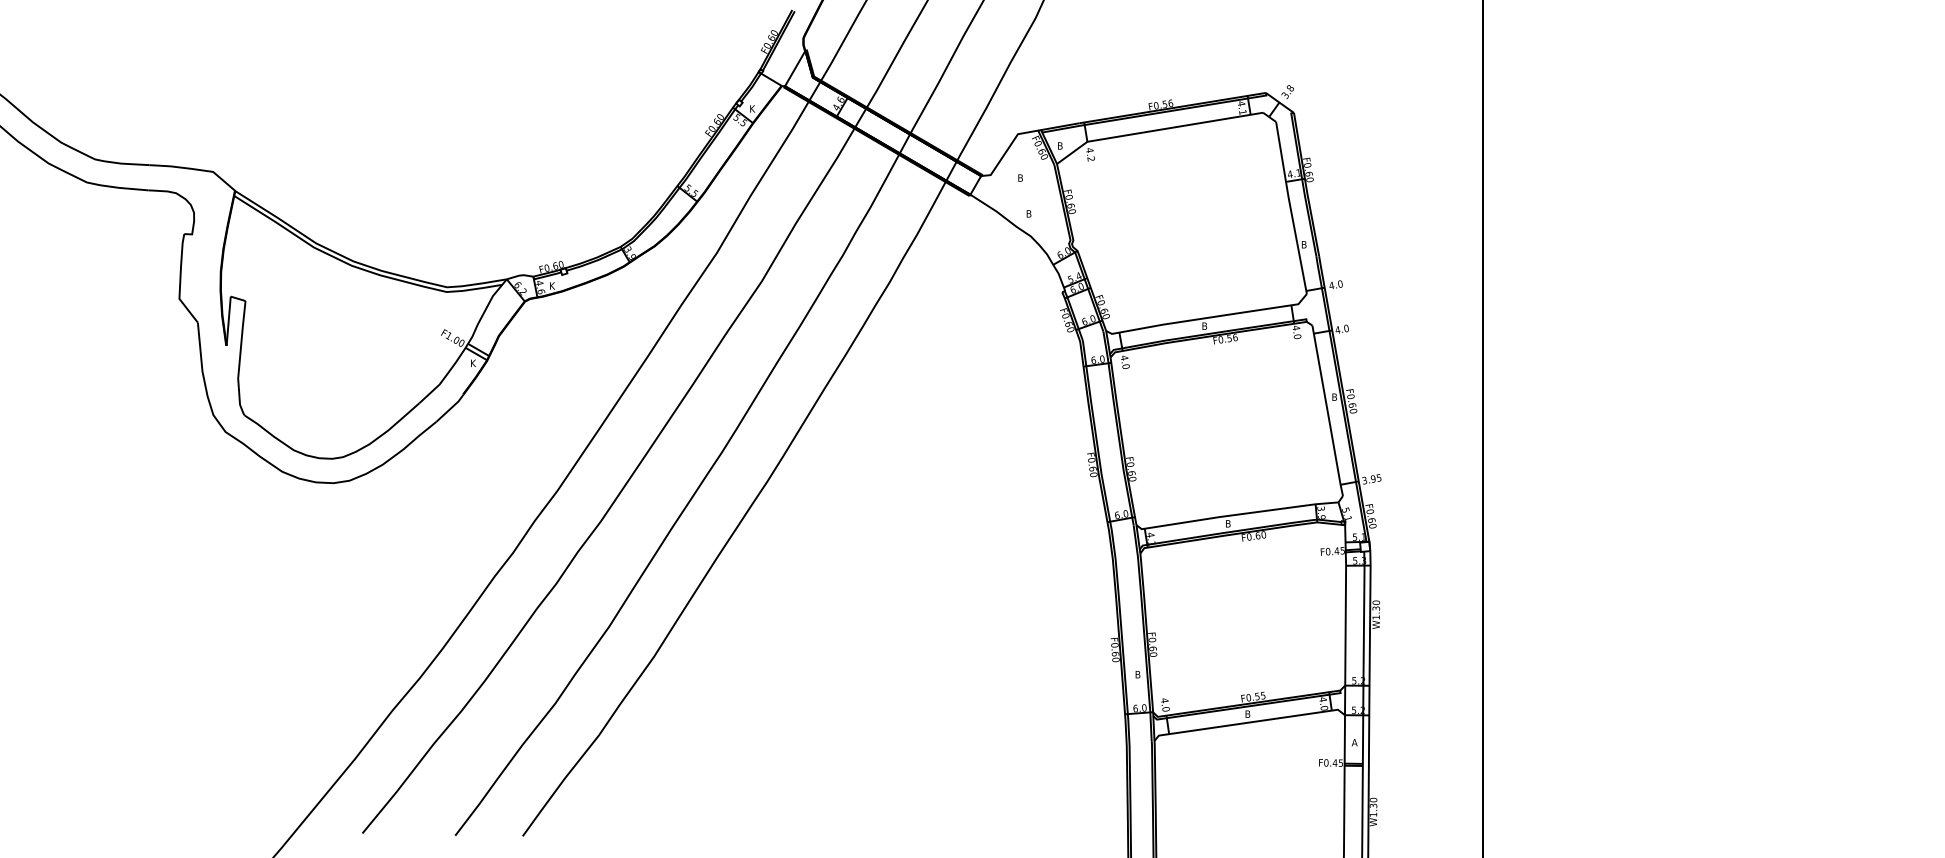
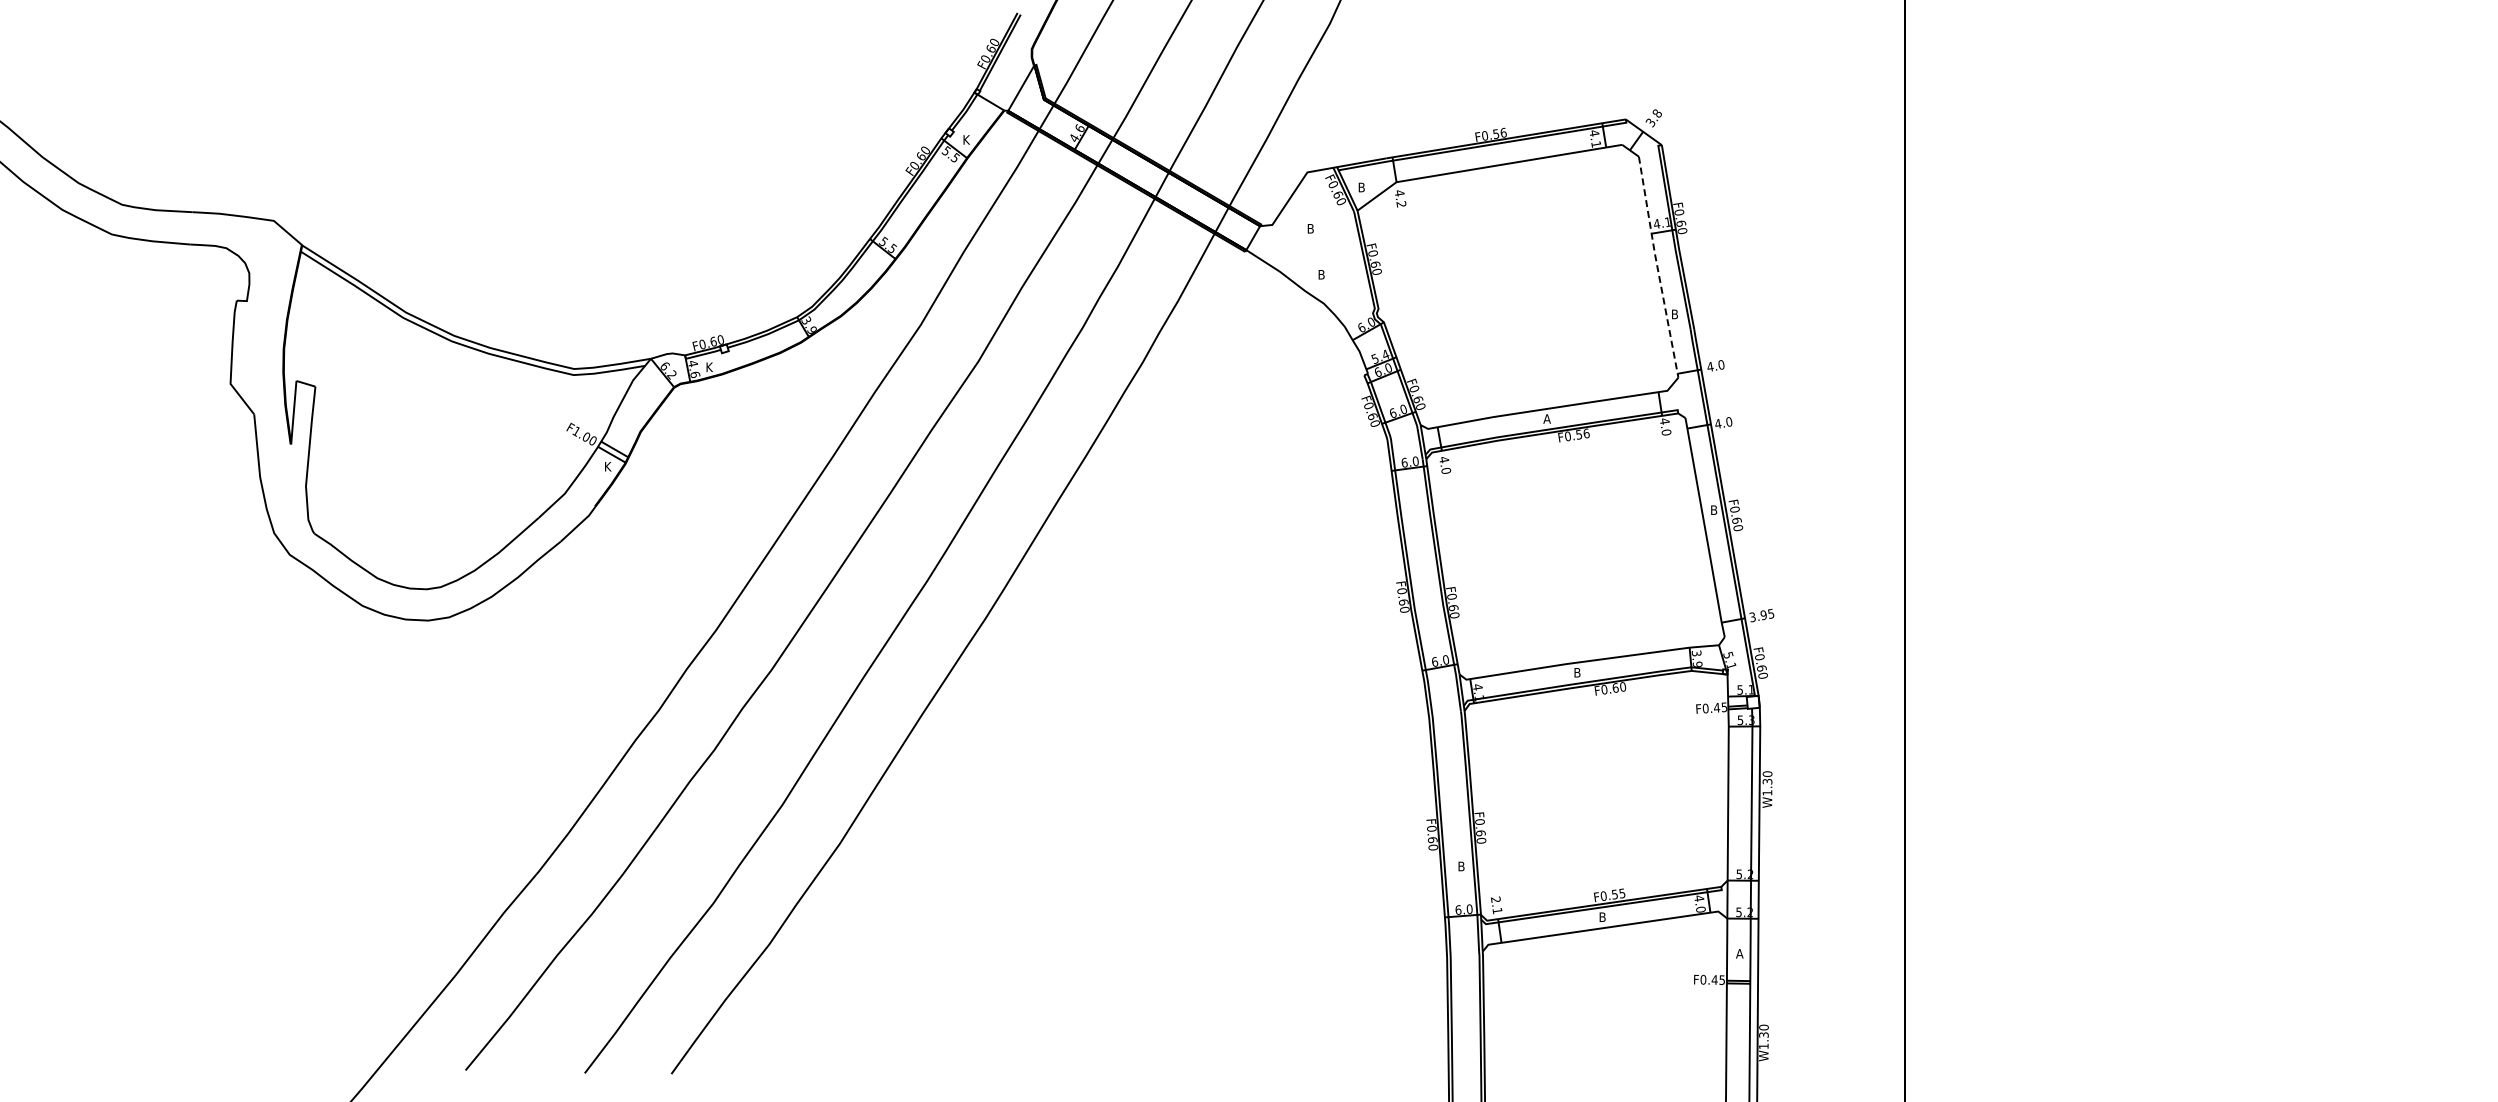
line: (1290, 207) -> (1657, 266), solid -> dashed
text: (1204, 325) -> (1546, 418), B -> A
text: (1165, 705) -> (1496, 905), 4.0 -> 2.1

